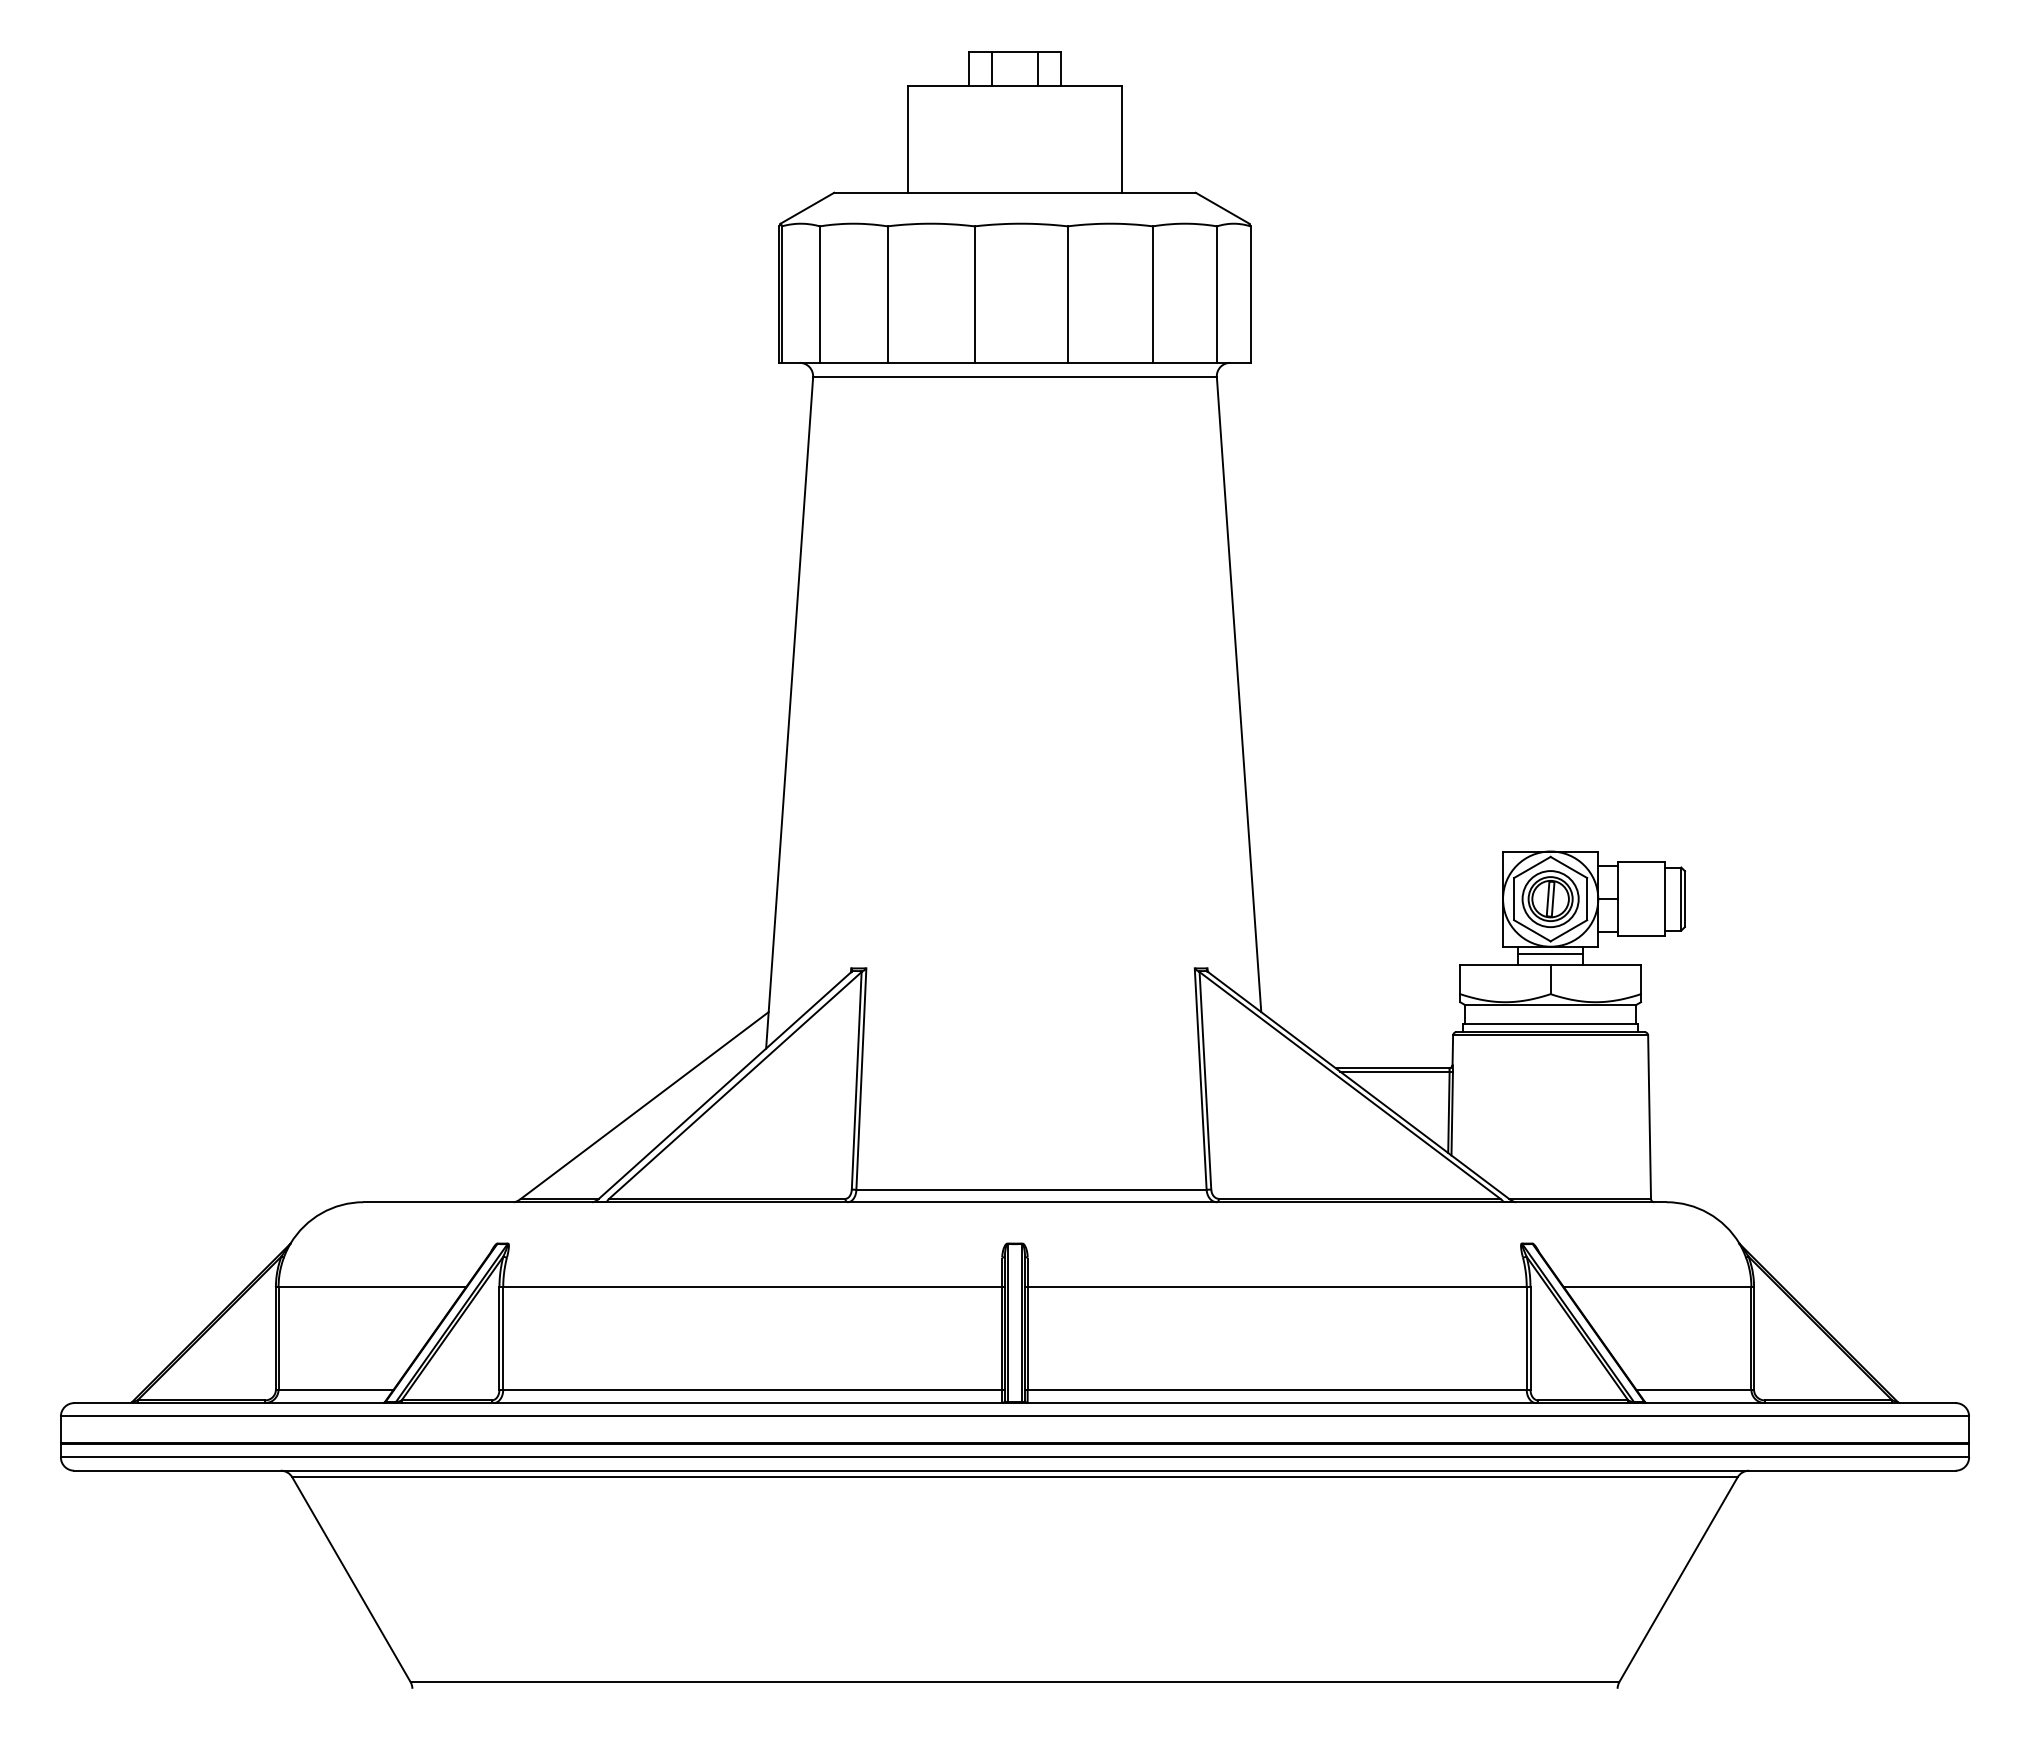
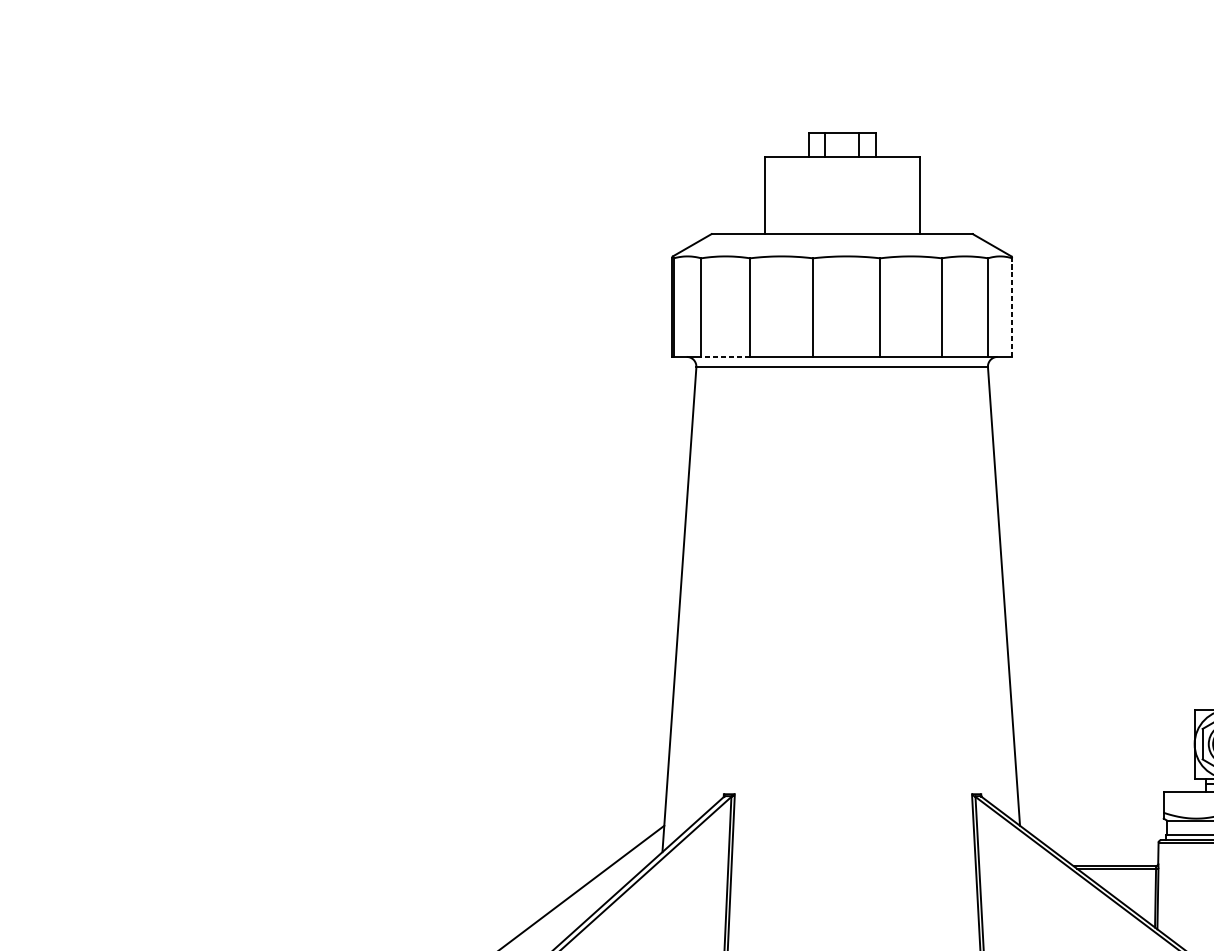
line: (1250, 294) -> (1012, 307), solid -> dashed
line: (853, 362) -> (725, 356), solid -> dashed

